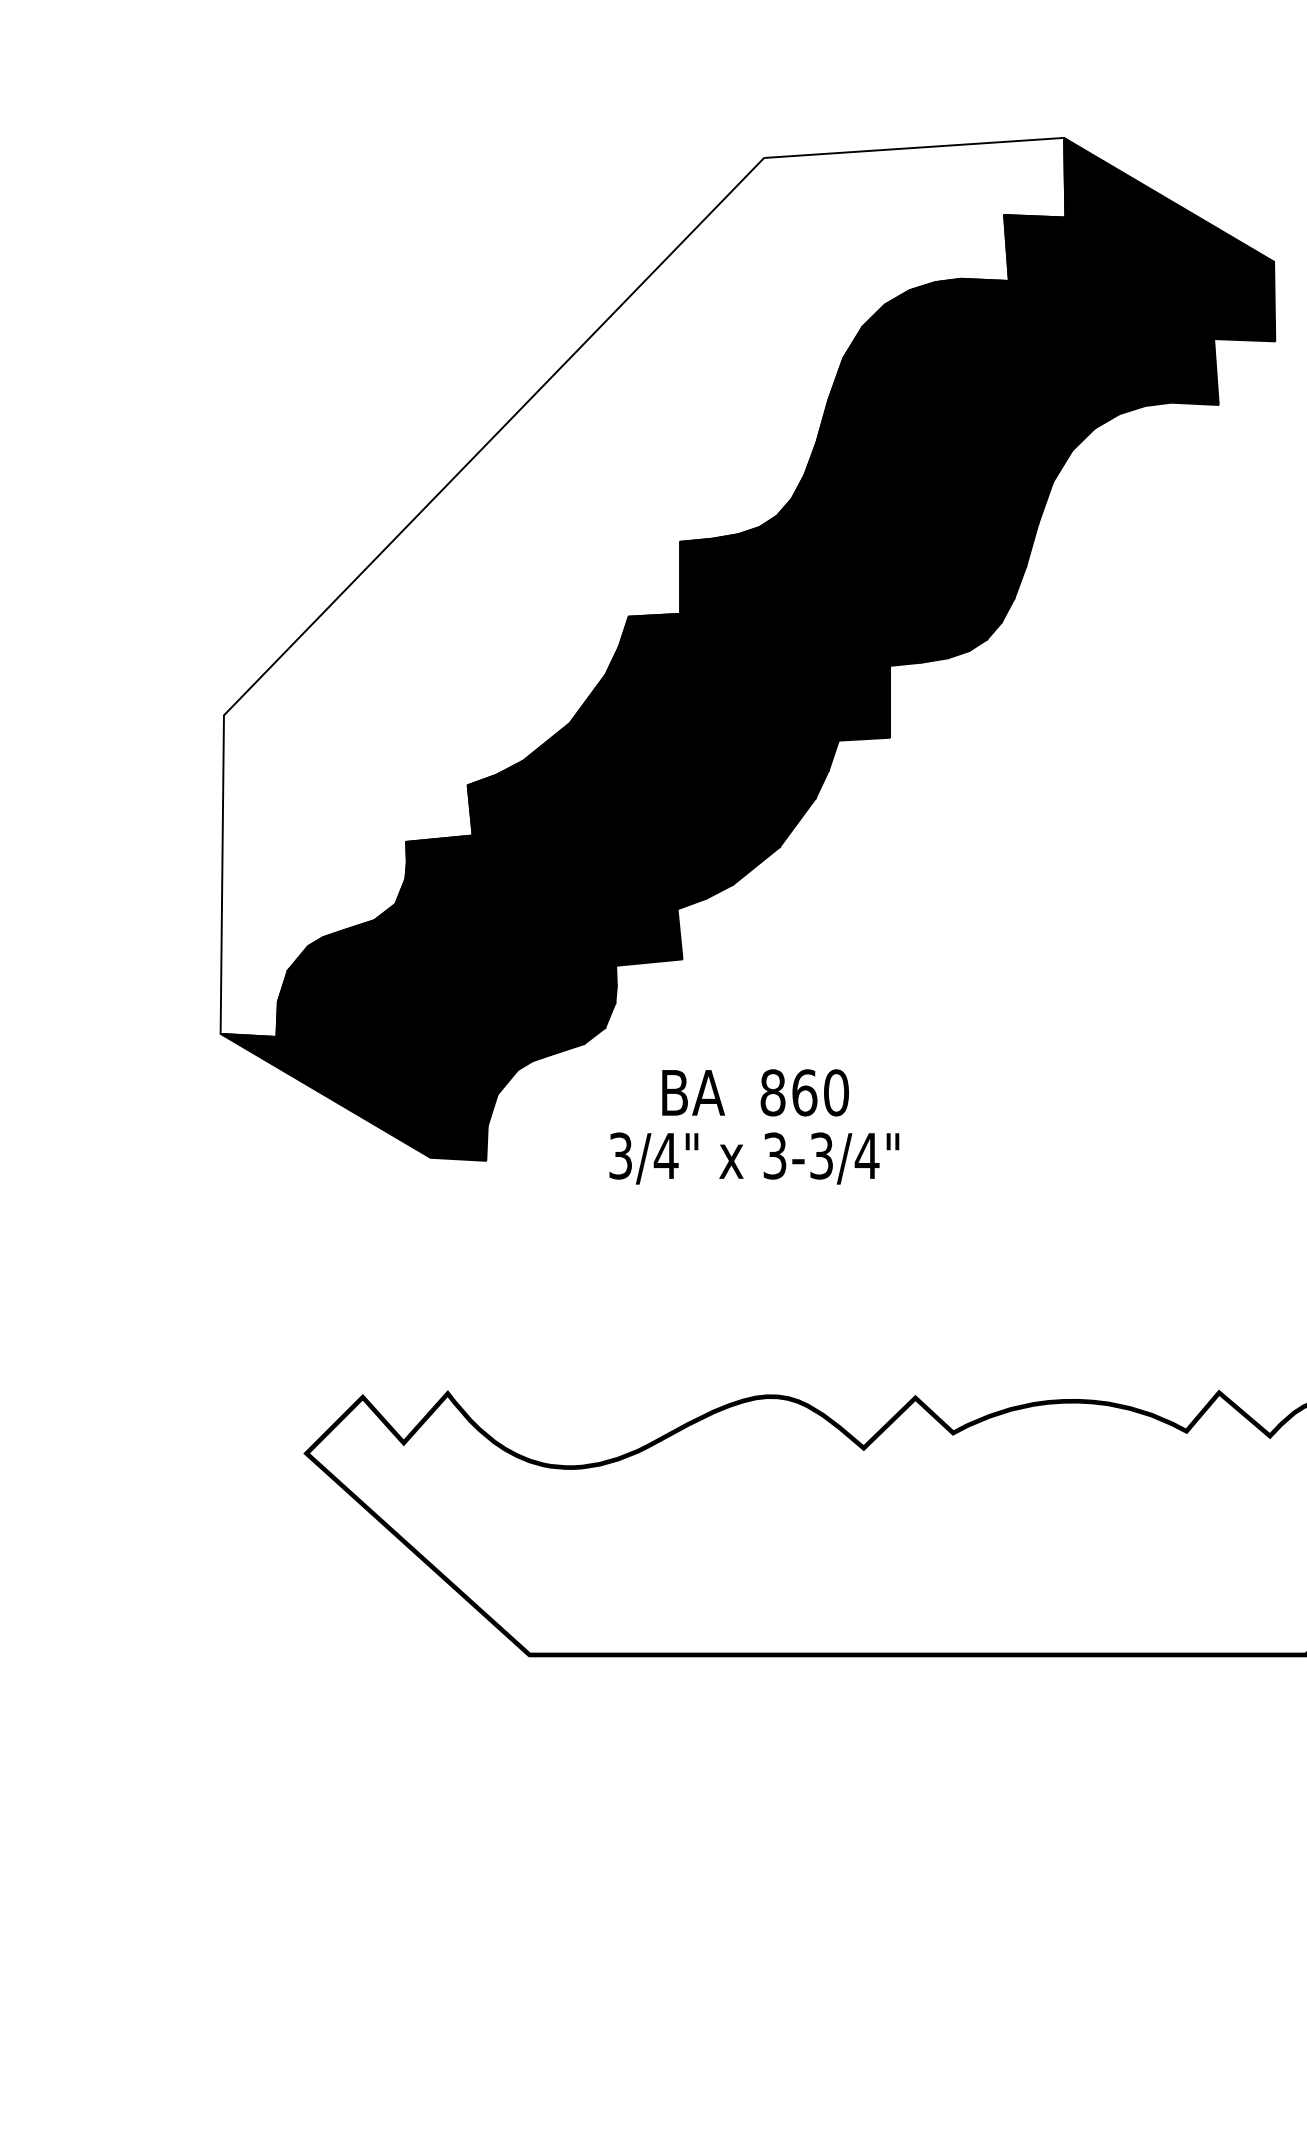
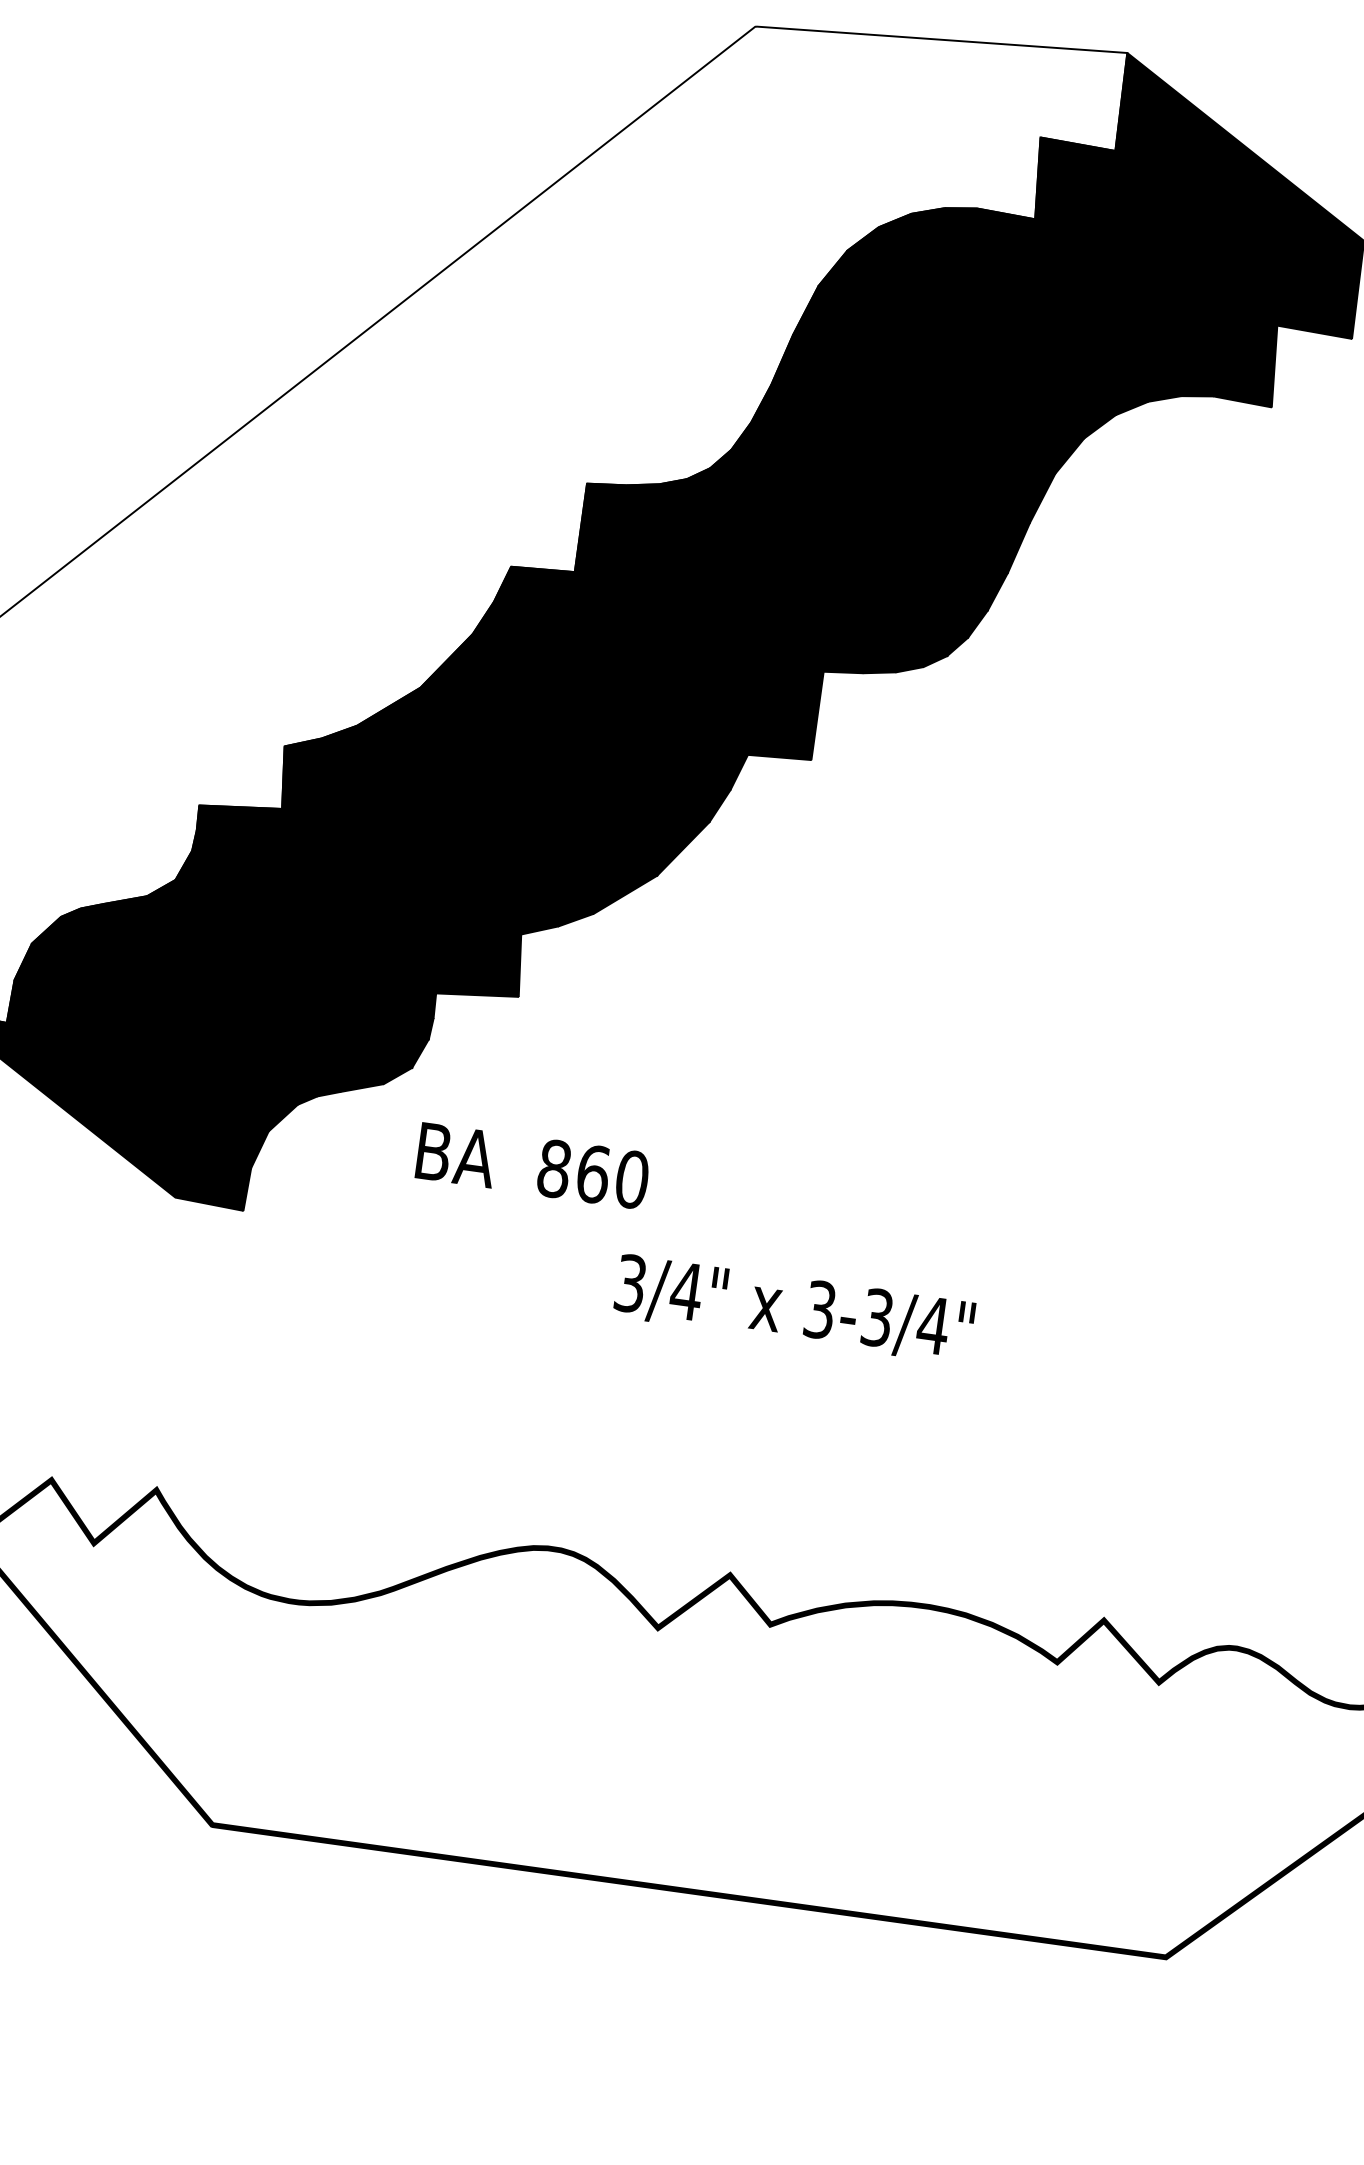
text: (755, 1092) -> (532, 1165), moved
text: (754, 1158) -> (794, 1309), moved

